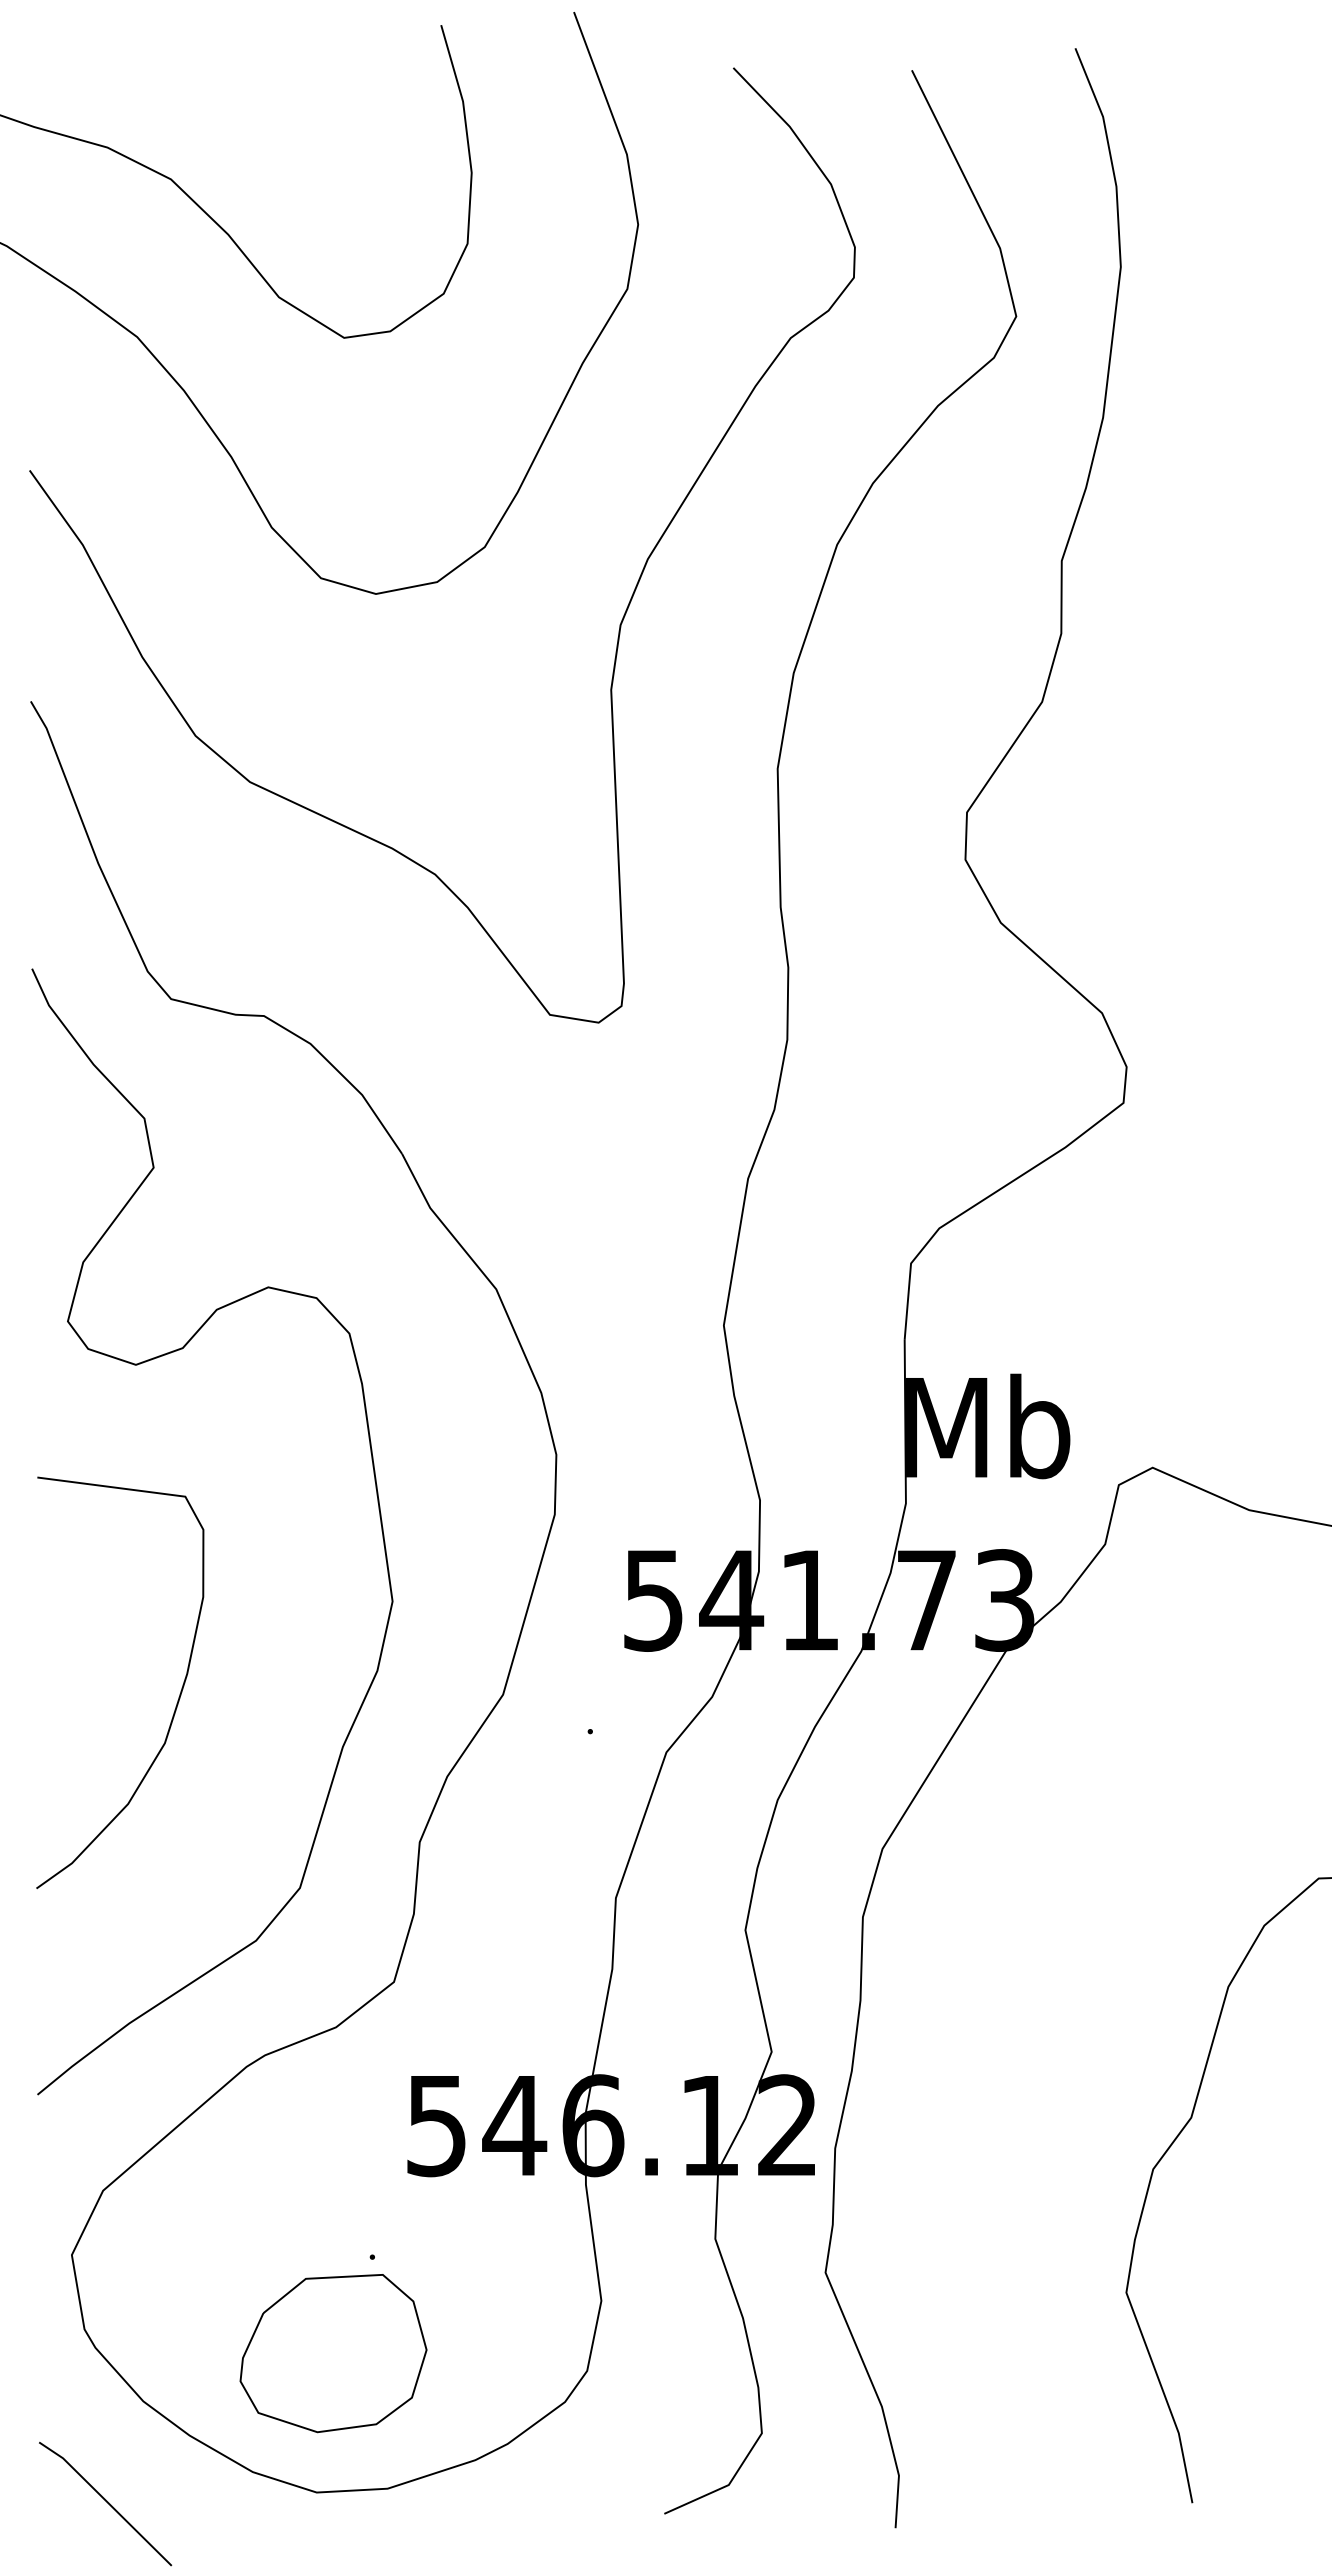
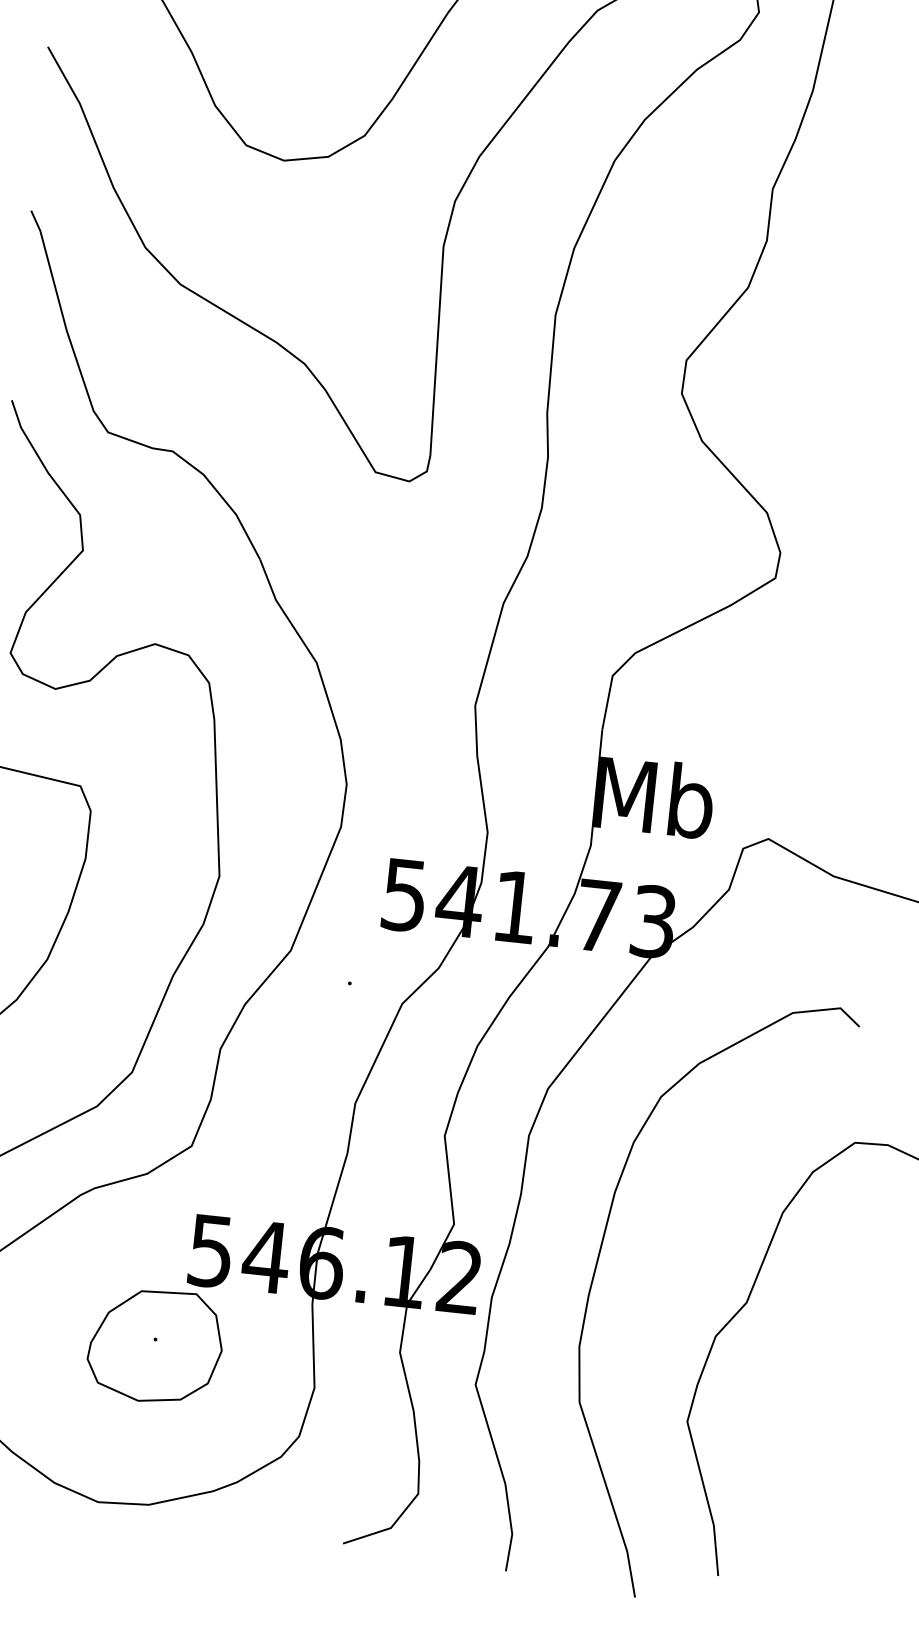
curve: (976, 2094) -> (596, 1269), added
part: (333, 2353) -> (155, 1346), moved

